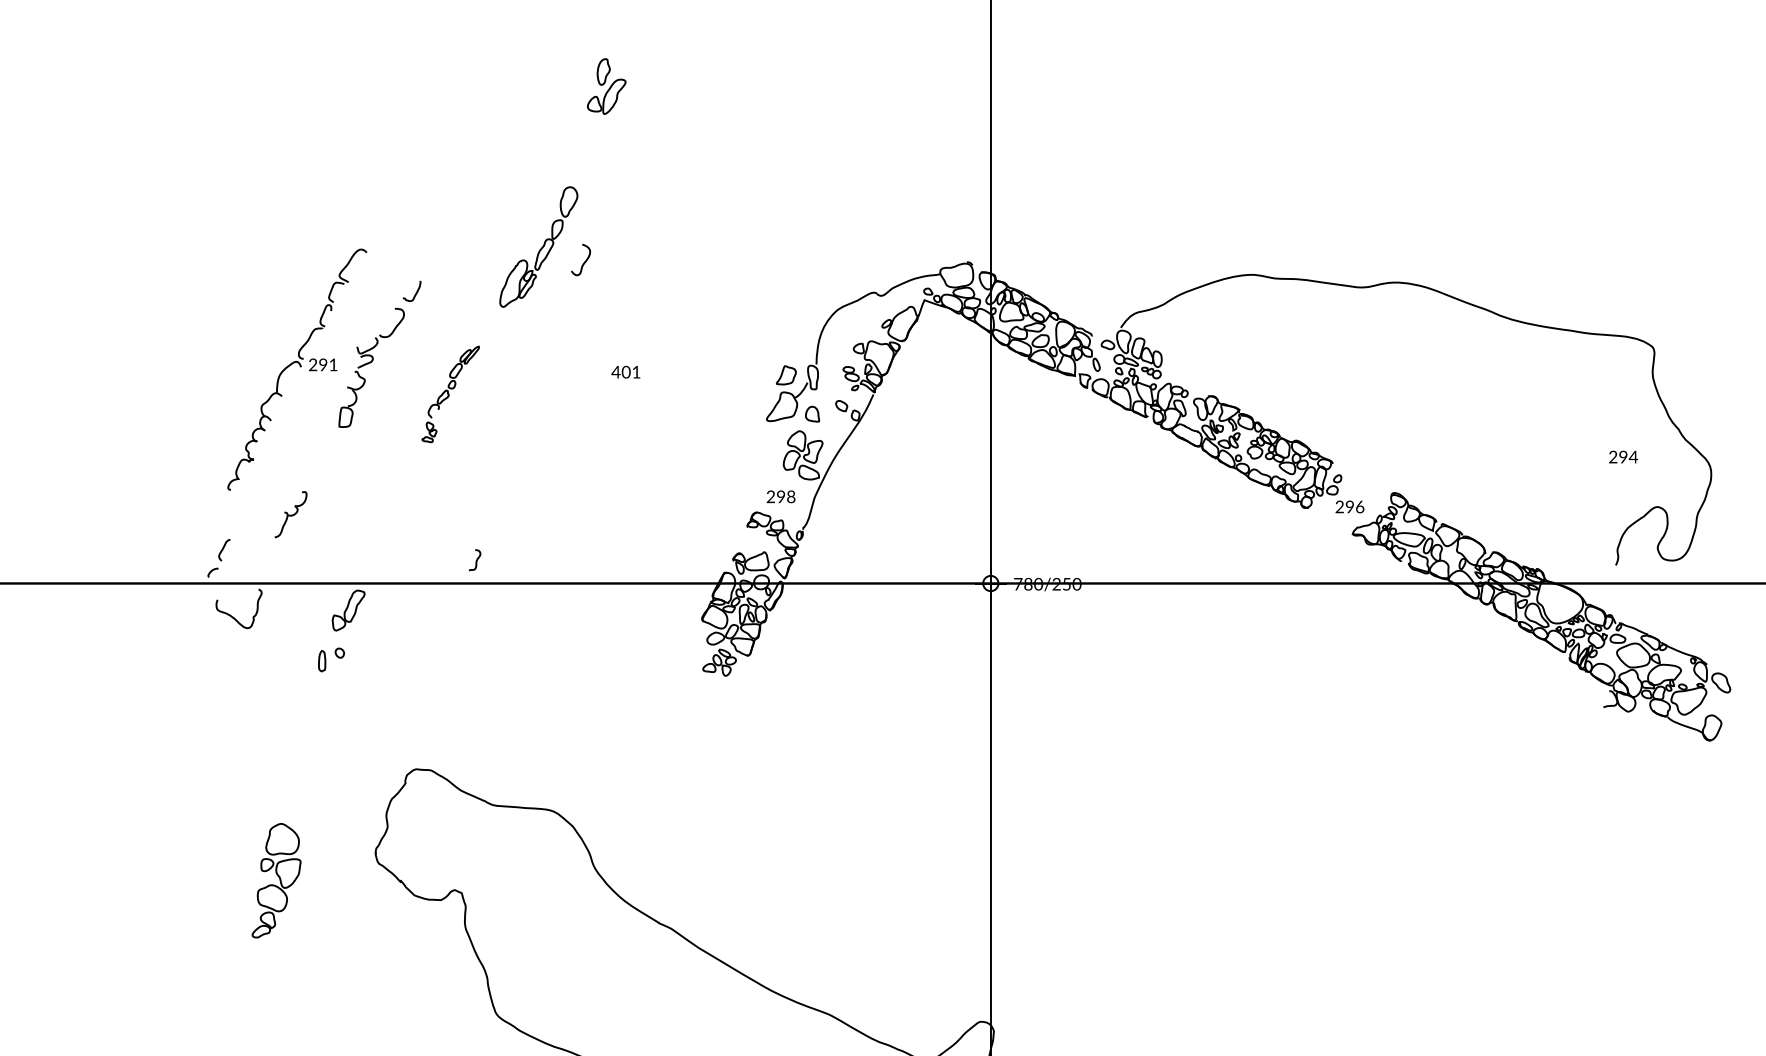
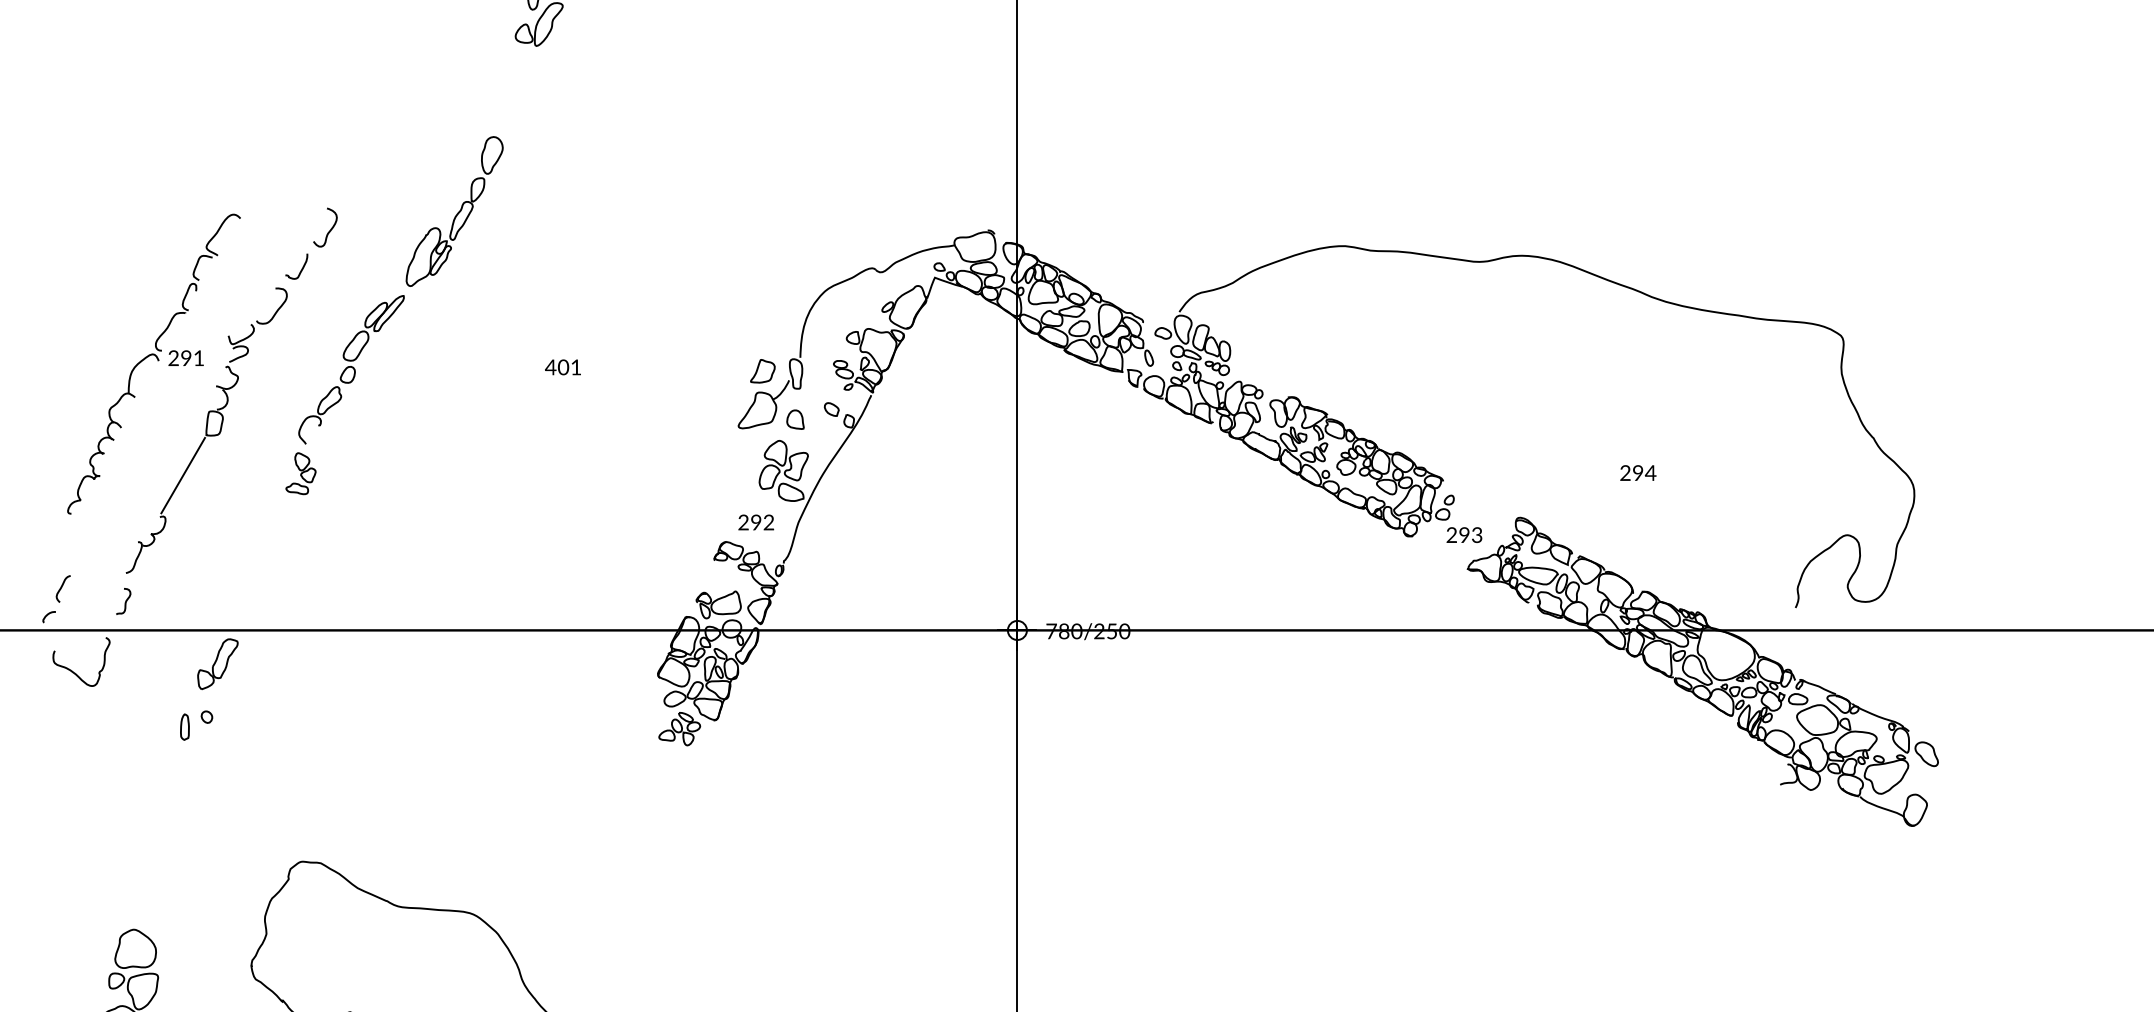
curve: (584, 261) -> (329, 229), moved
part: (450, 394) -> (344, 395), size x1.67
text: (1623, 456) -> (1638, 472), moved
line: (320, 458) -> (182, 474), added
text: (791, 497) -> (769, 523), 298 -> 292
text: (1360, 506) -> (1477, 534), 296 -> 293
curve: (475, 560) -> (124, 601), moved

